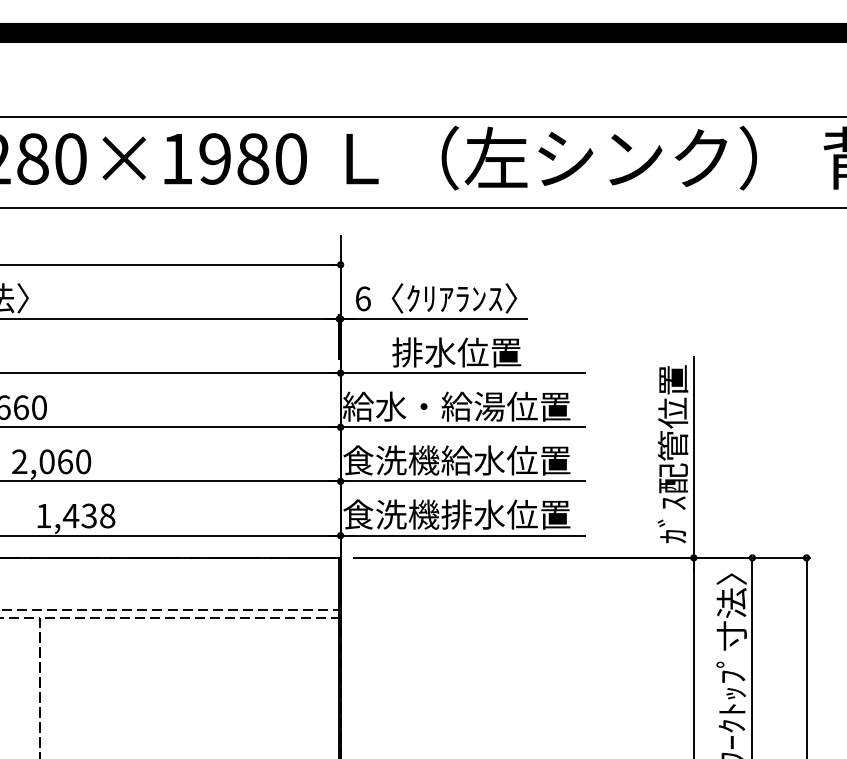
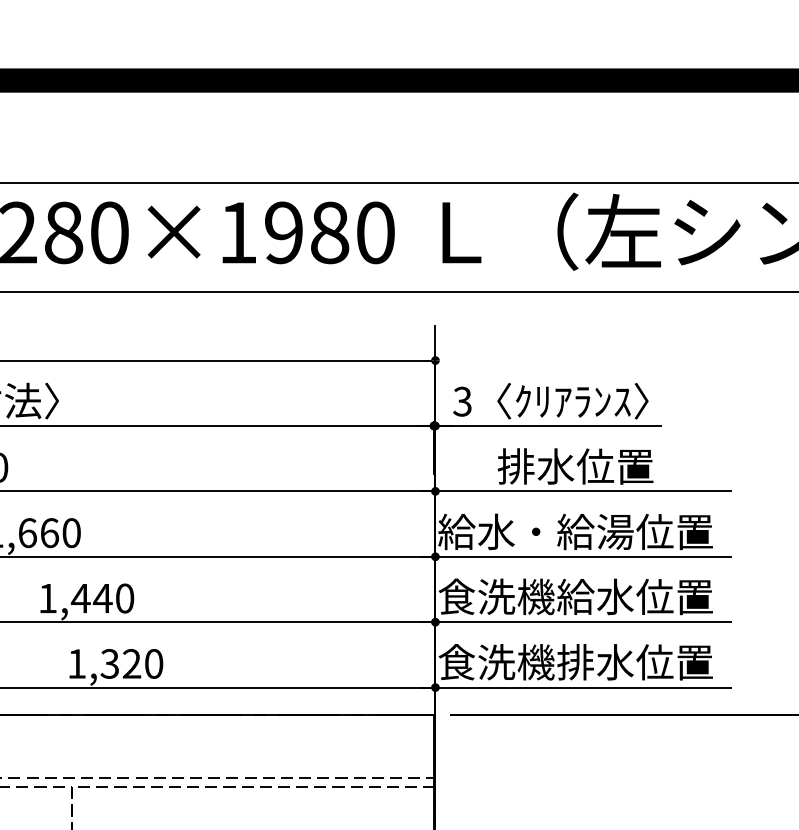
text: (362, 298) -> (461, 401), 6 -> 3
text: (42, 461) -> (75, 598), 2,060 -> 1,440
text: (88, 515) -> (130, 663), 1,438 -> 1,320

